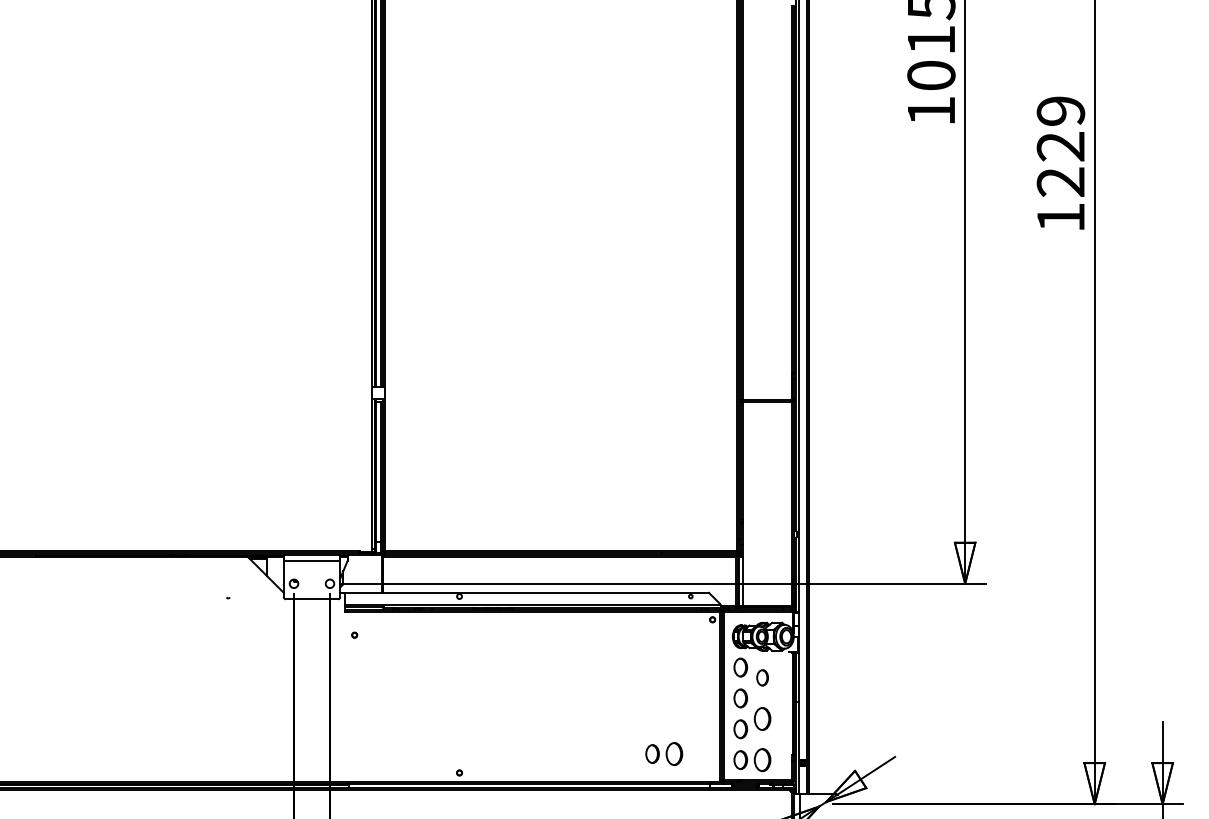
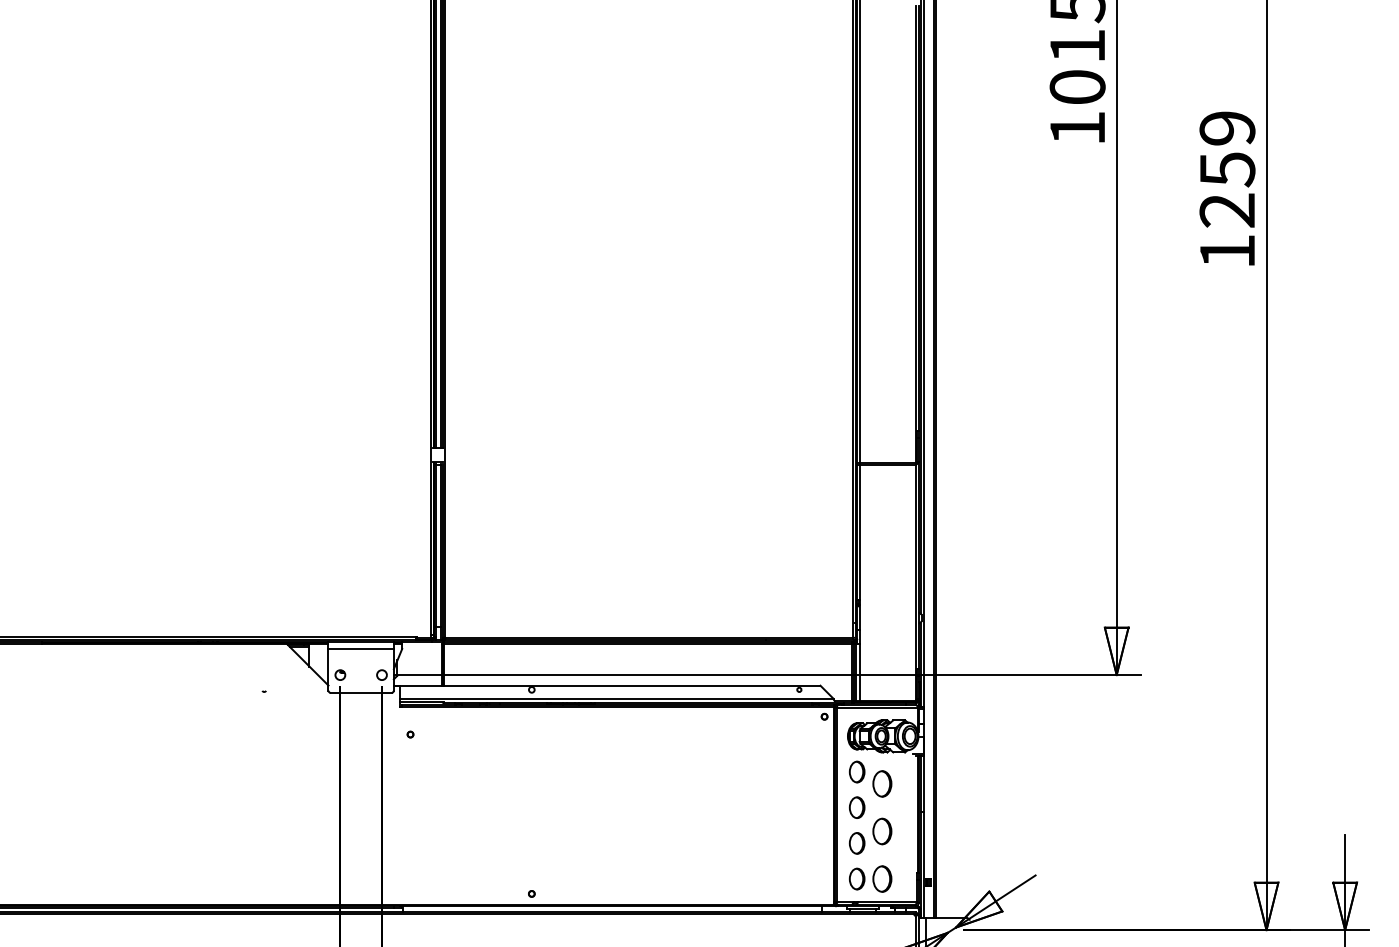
text: (1060, 146) -> (1227, 169), 1229 -> 1259
part: (762, 677) -> (882, 783), size x1.43
part: (664, 753) -> (768, 871), removed

